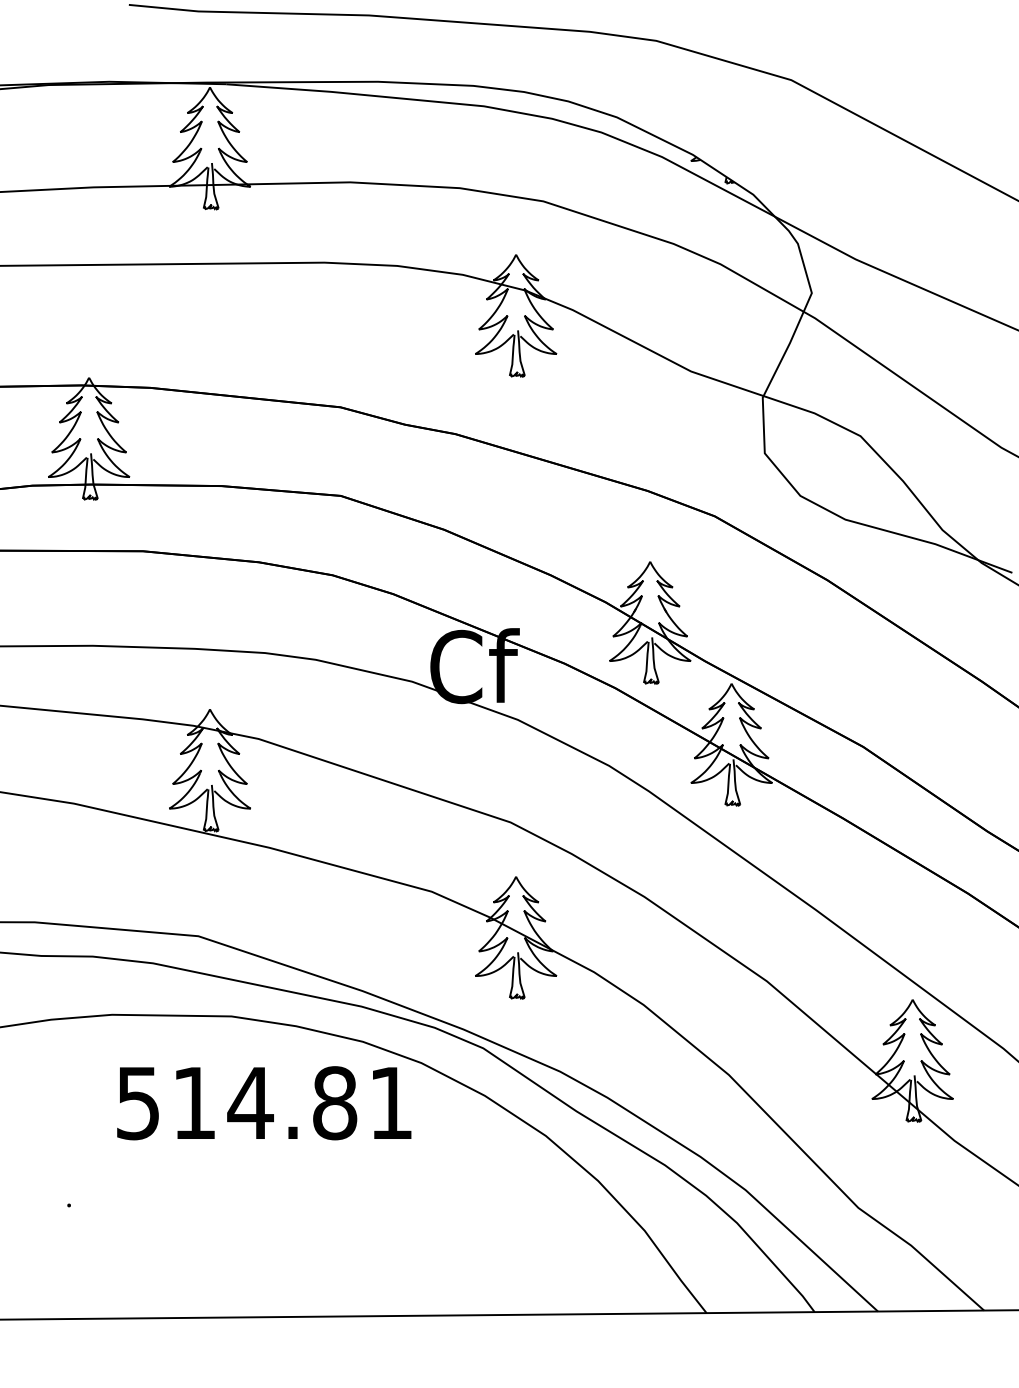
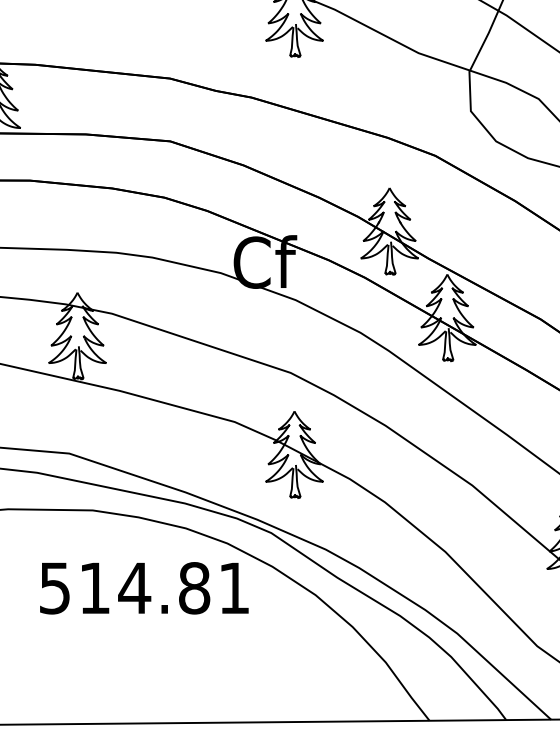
text: (264, 1103) -> (144, 588), moved

